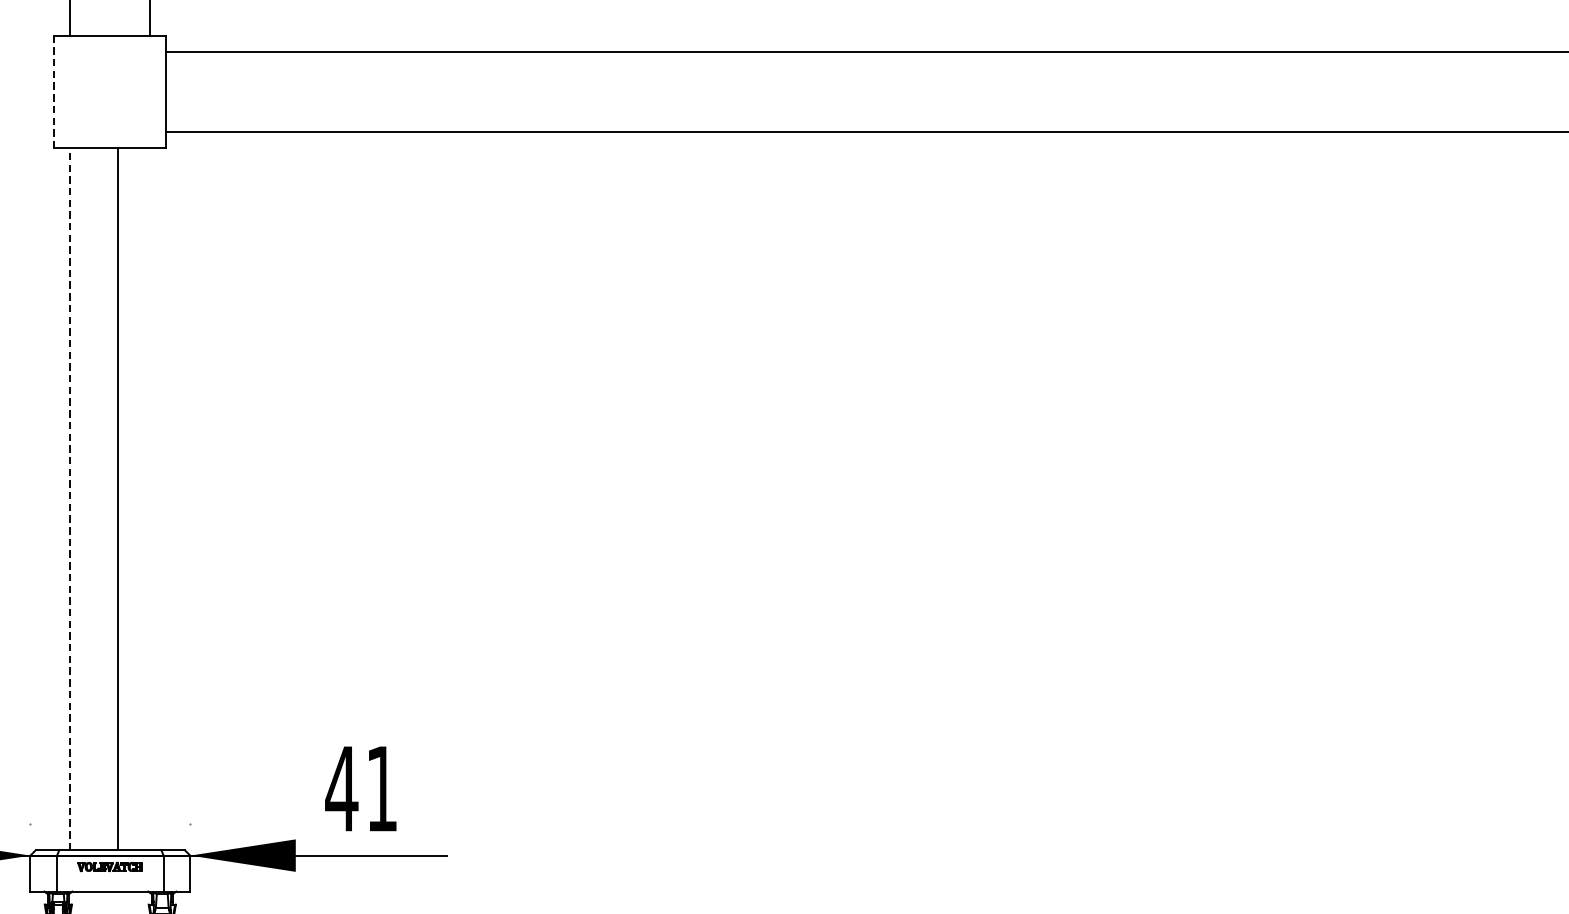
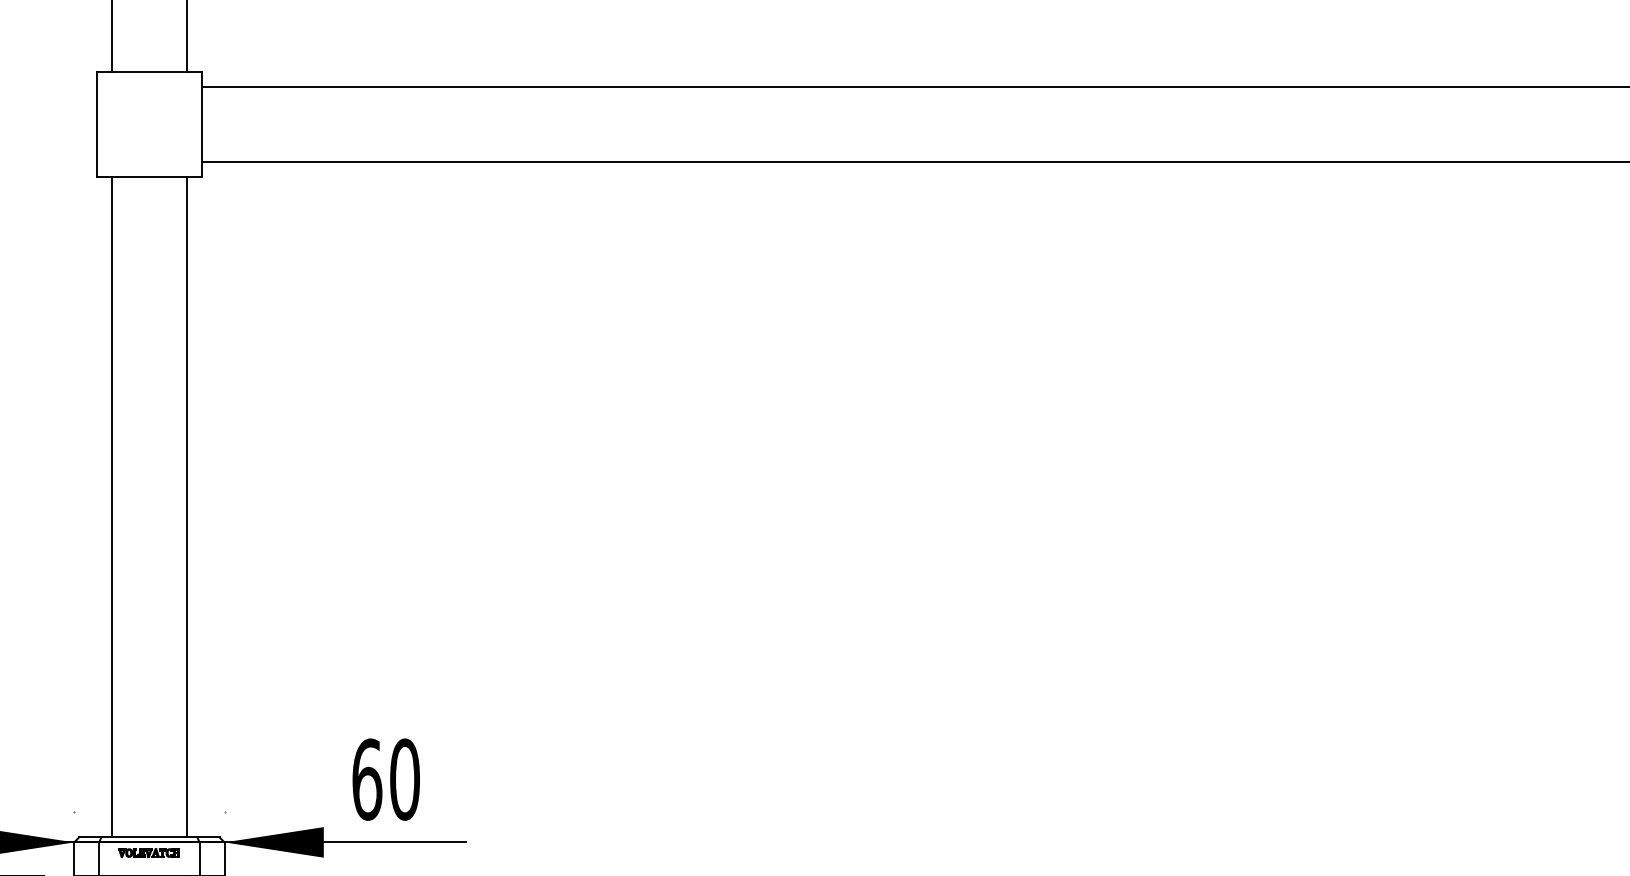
line: (54, 92) -> (96, 124), dashed -> solid
line: (70, 498) -> (111, 506), dashed -> solid
line: (117, 499) -> (186, 507), moved
text: (361, 788) -> (385, 779), 41 -> 60

